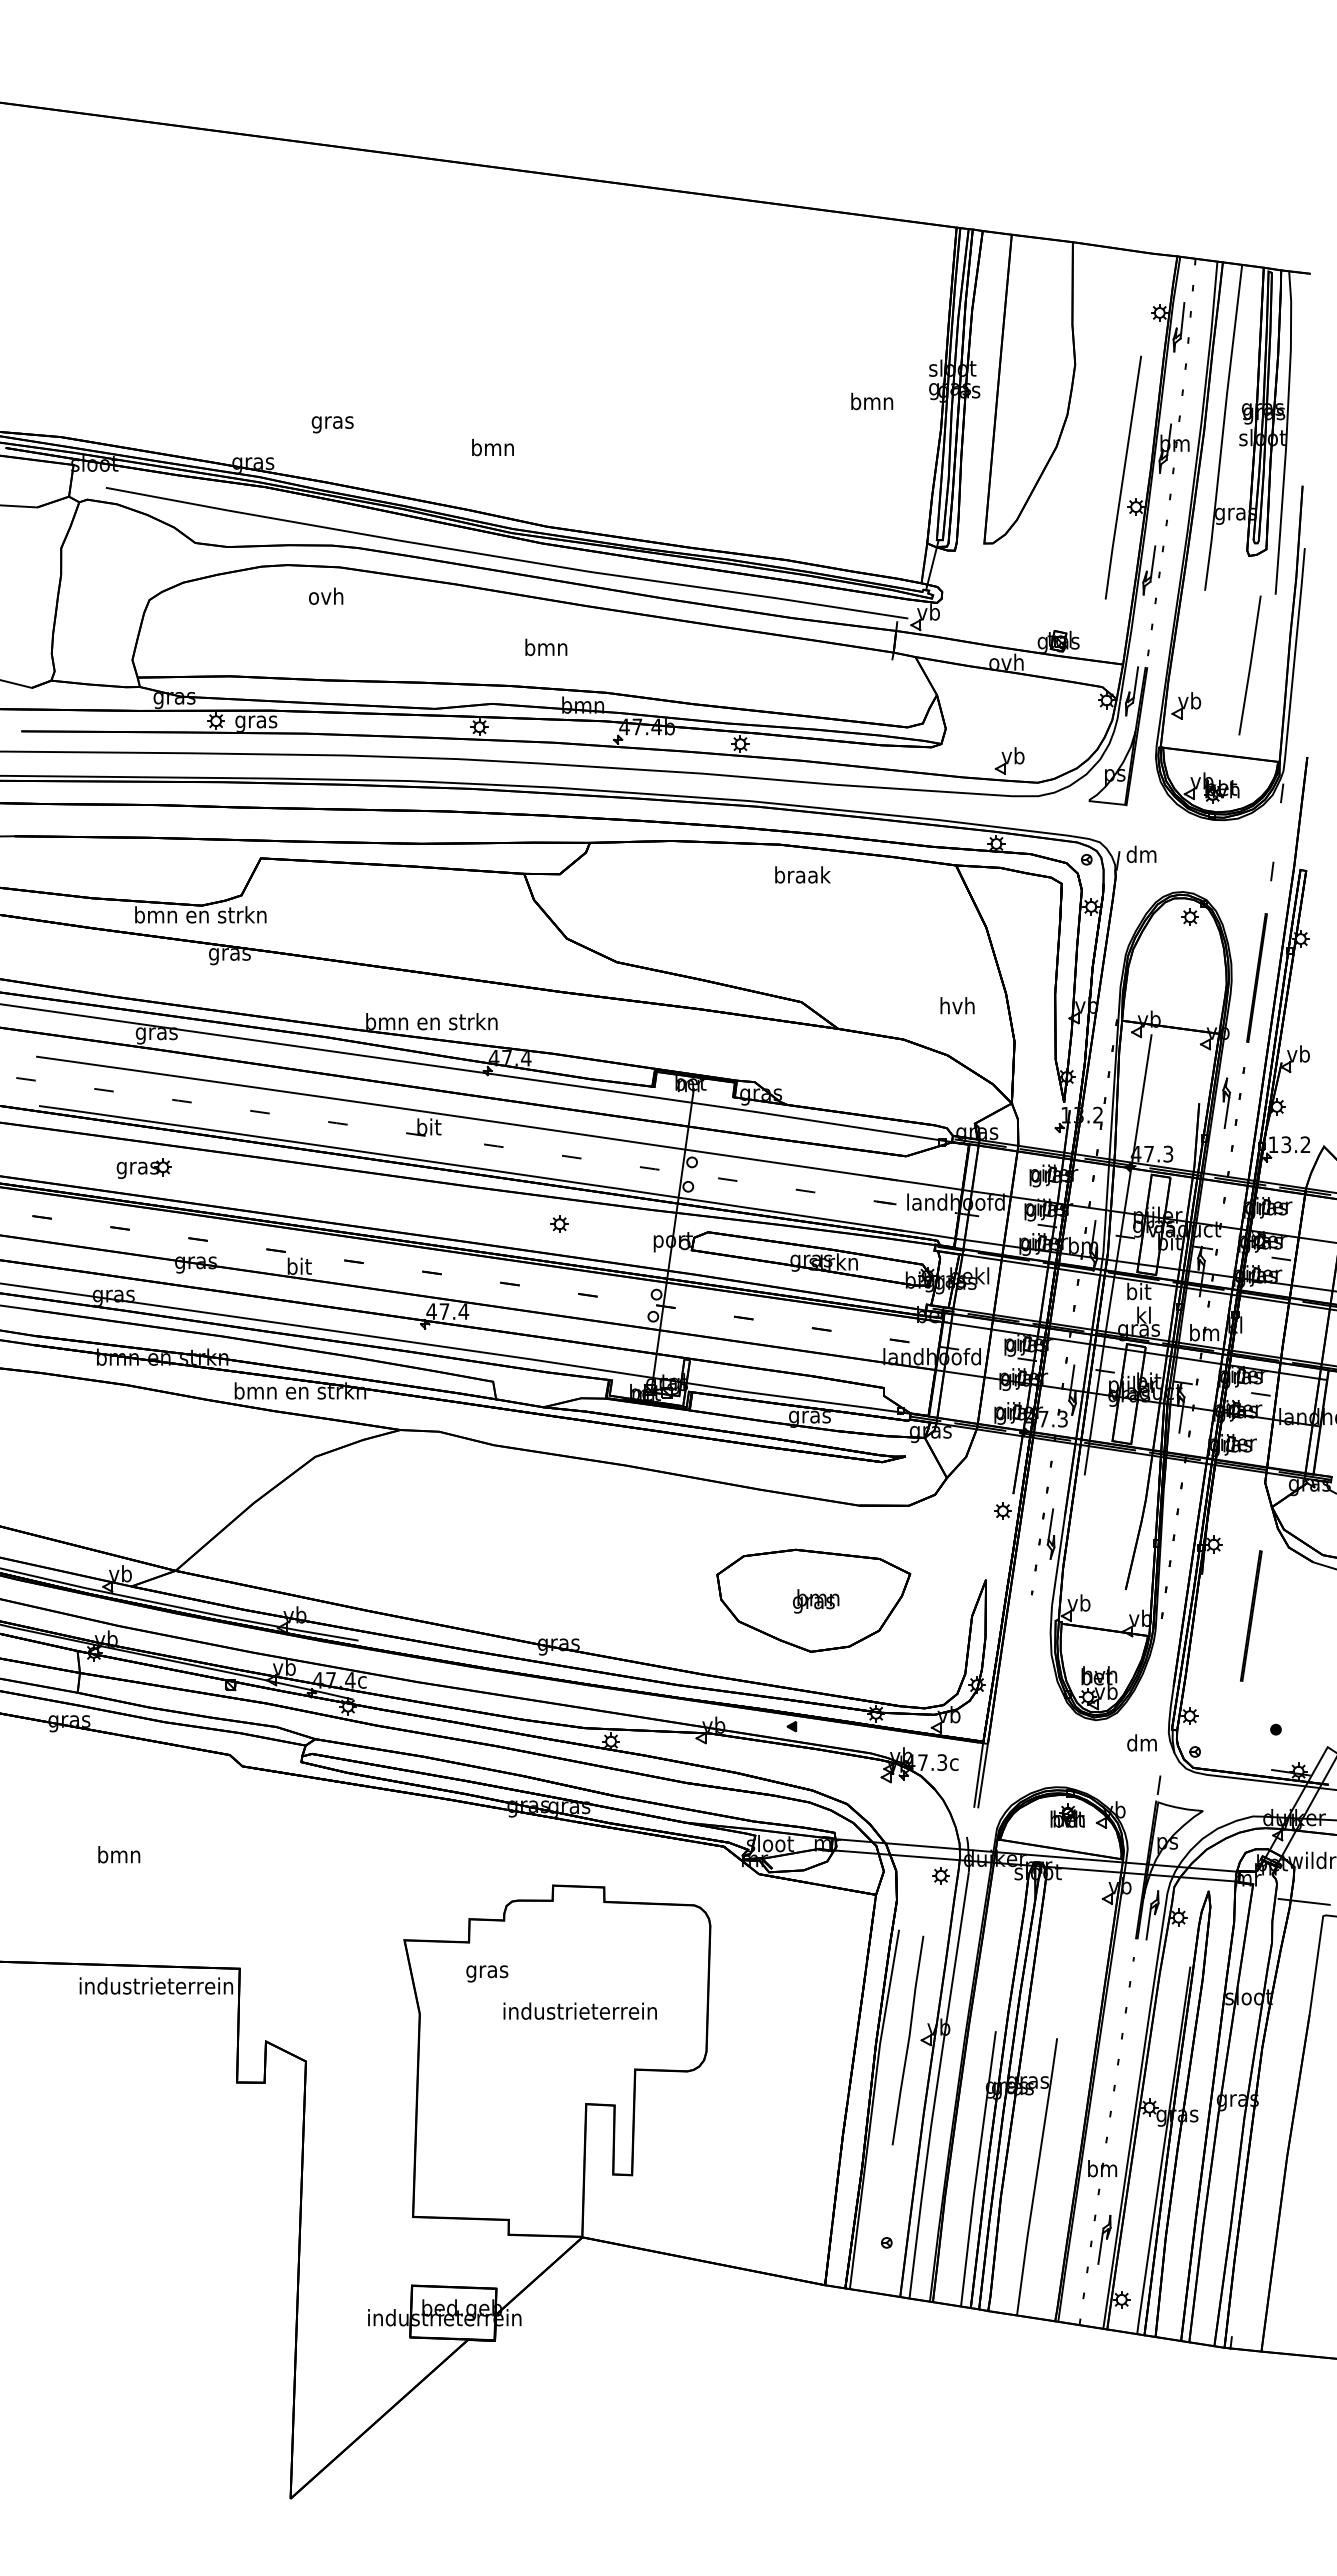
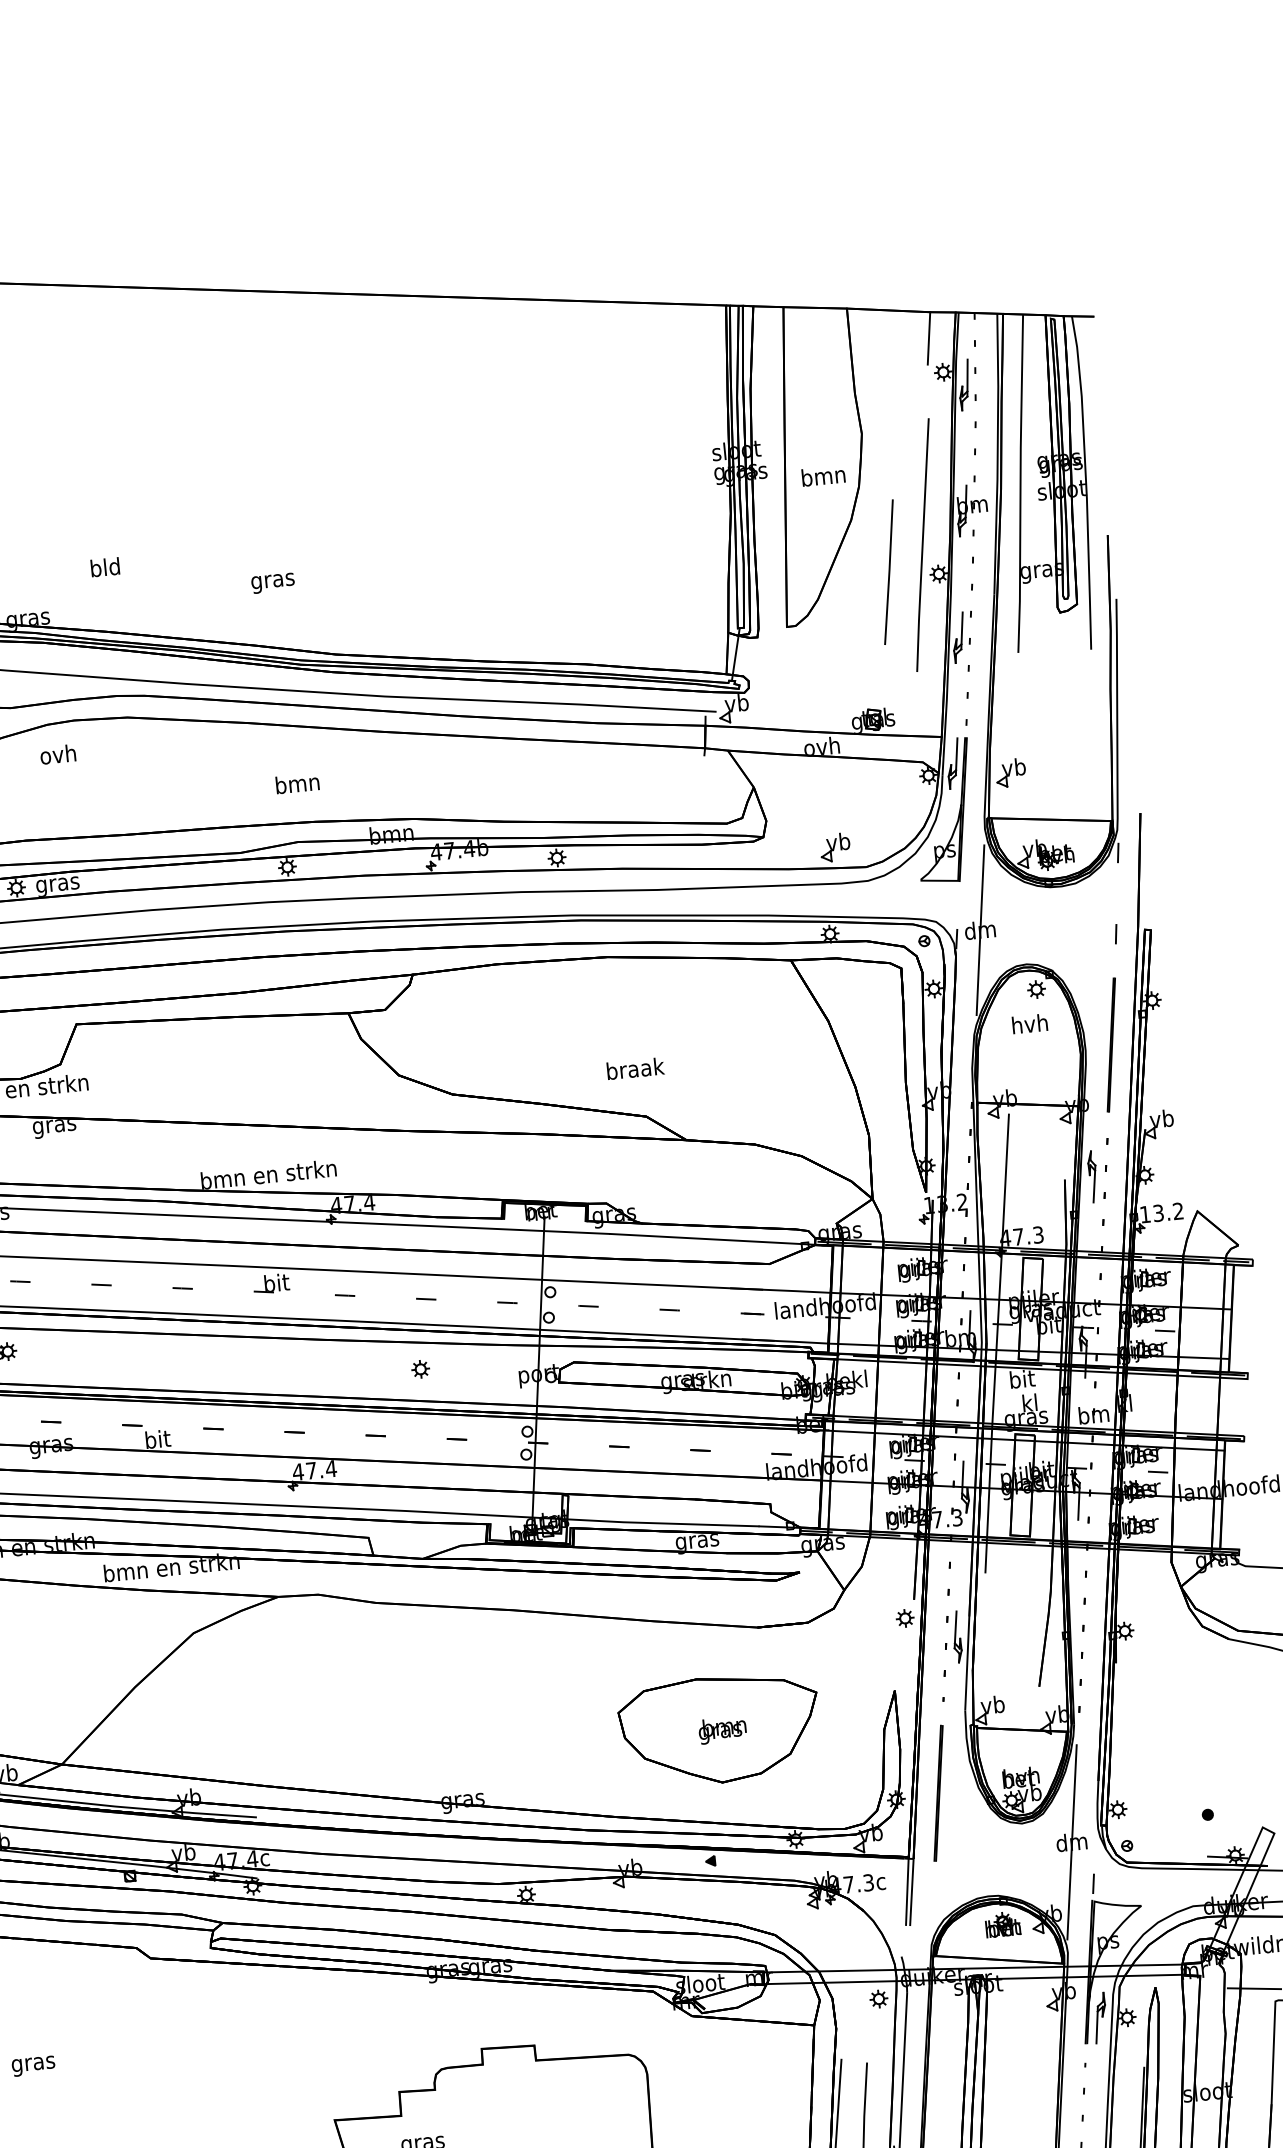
line: (1148, 278) -> (928, 338), added
text: (872, 401) -> (823, 476), moved
text: (332, 422) -> (105, 569), gras -> bld
text: (492, 449) -> (272, 580), bmn -> gras
text: (326, 595) -> (58, 753), moved
text: (546, 646) -> (297, 782), moved
line: (1249, 665) -> (888, 572), moved
line: (1141, 854) -> (980, 930), added
text: (802, 874) -> (635, 1068), moved
text: (957, 1005) -> (1029, 1023), moved
line: (1251, 1615) -> (938, 1792), moved
line: (1142, 1742) -> (1072, 1841), added
text: (119, 1856) -> (33, 2063), bmn -> gras

